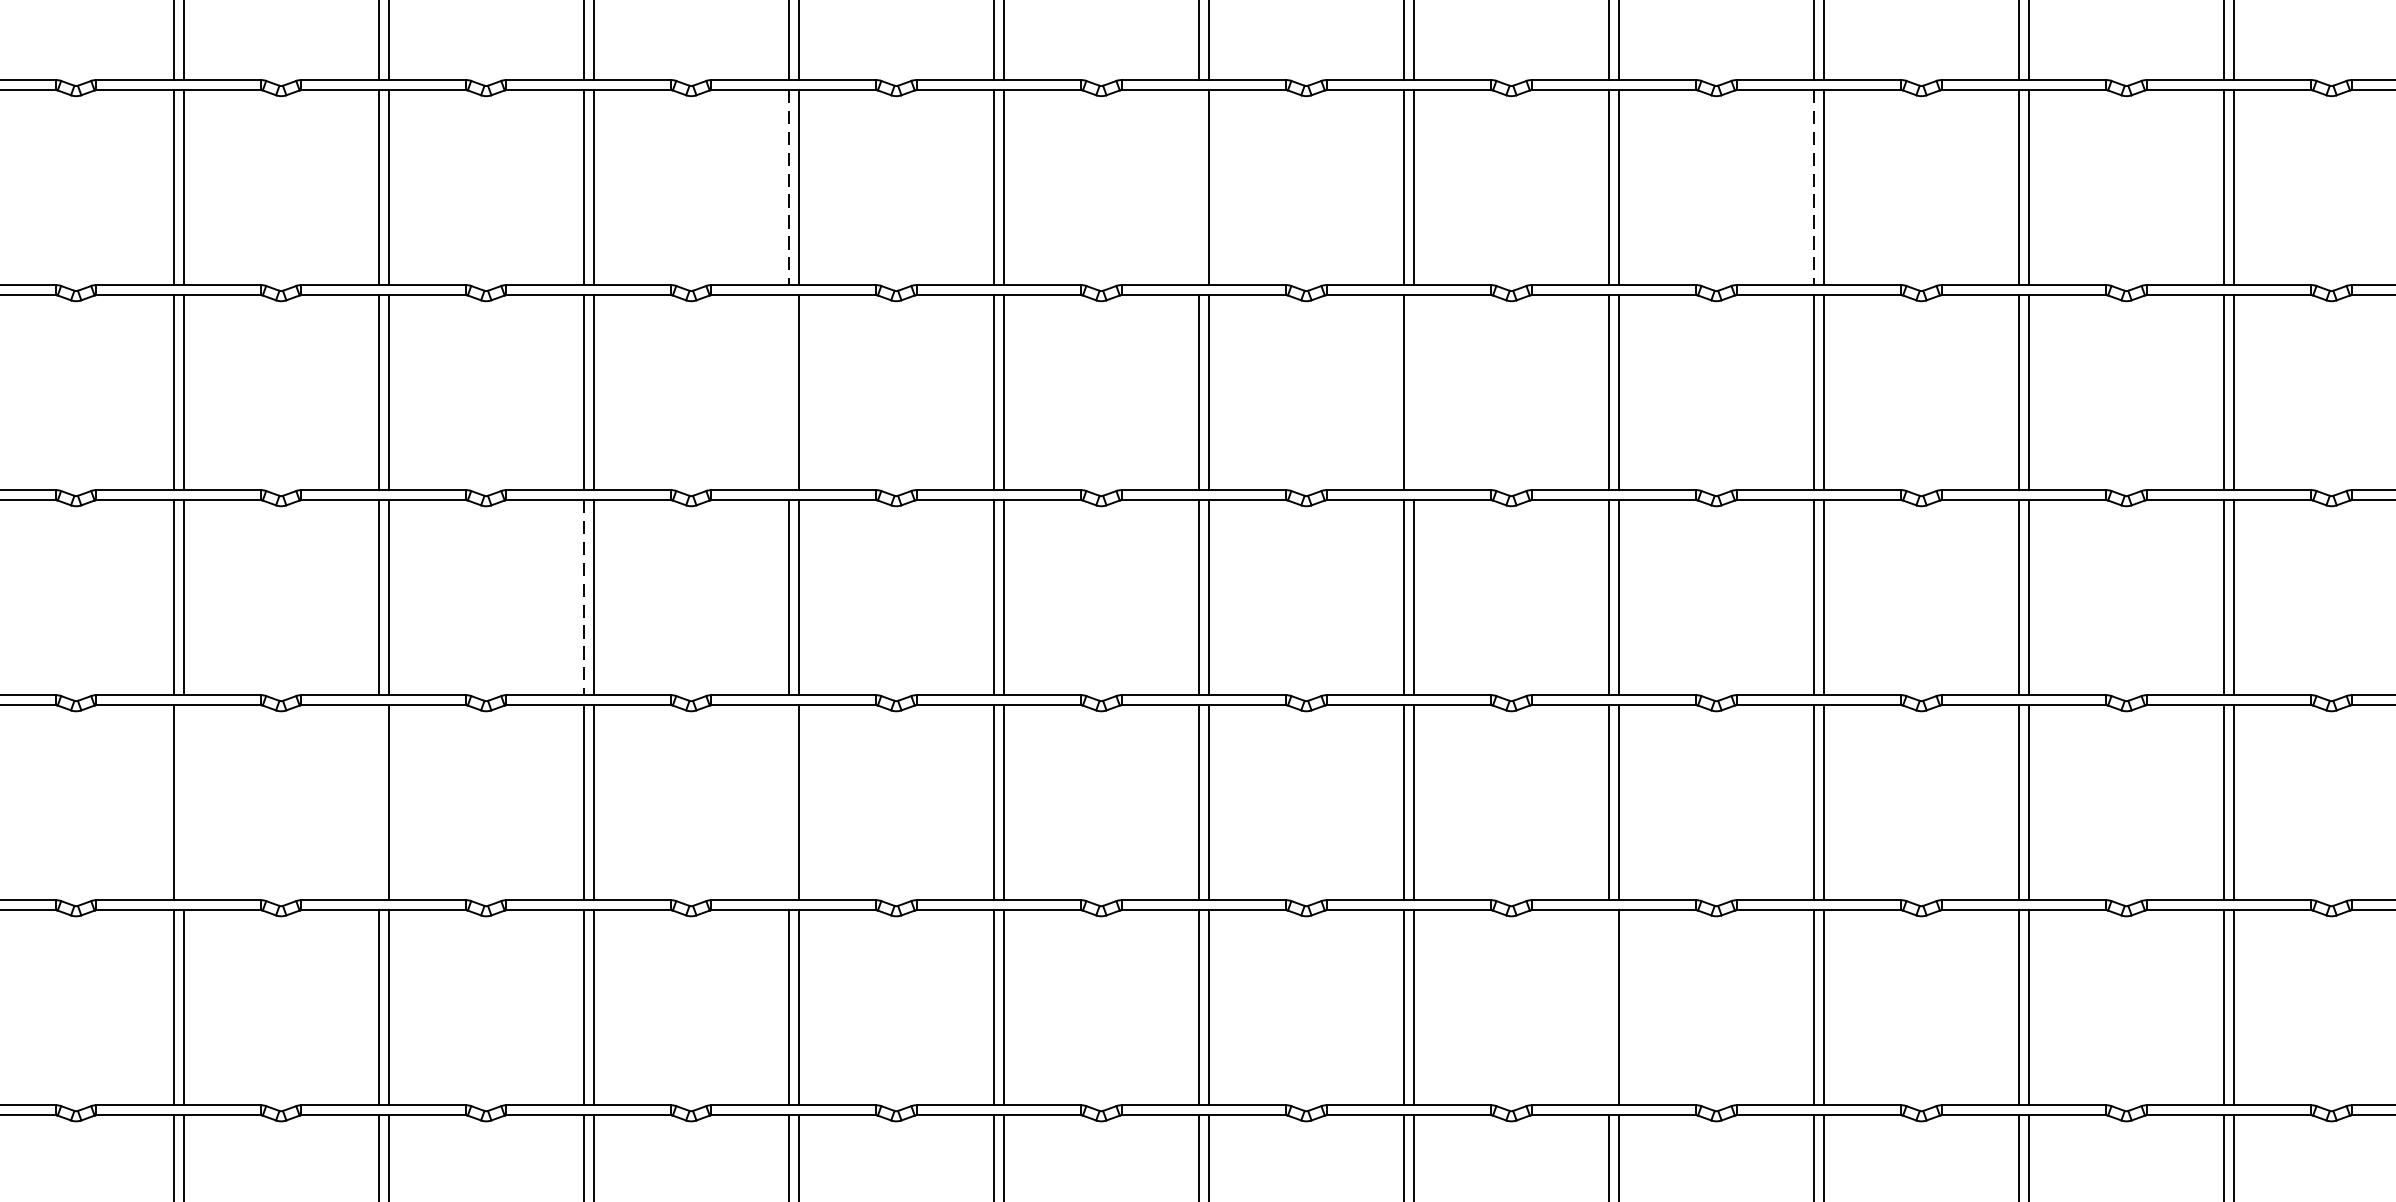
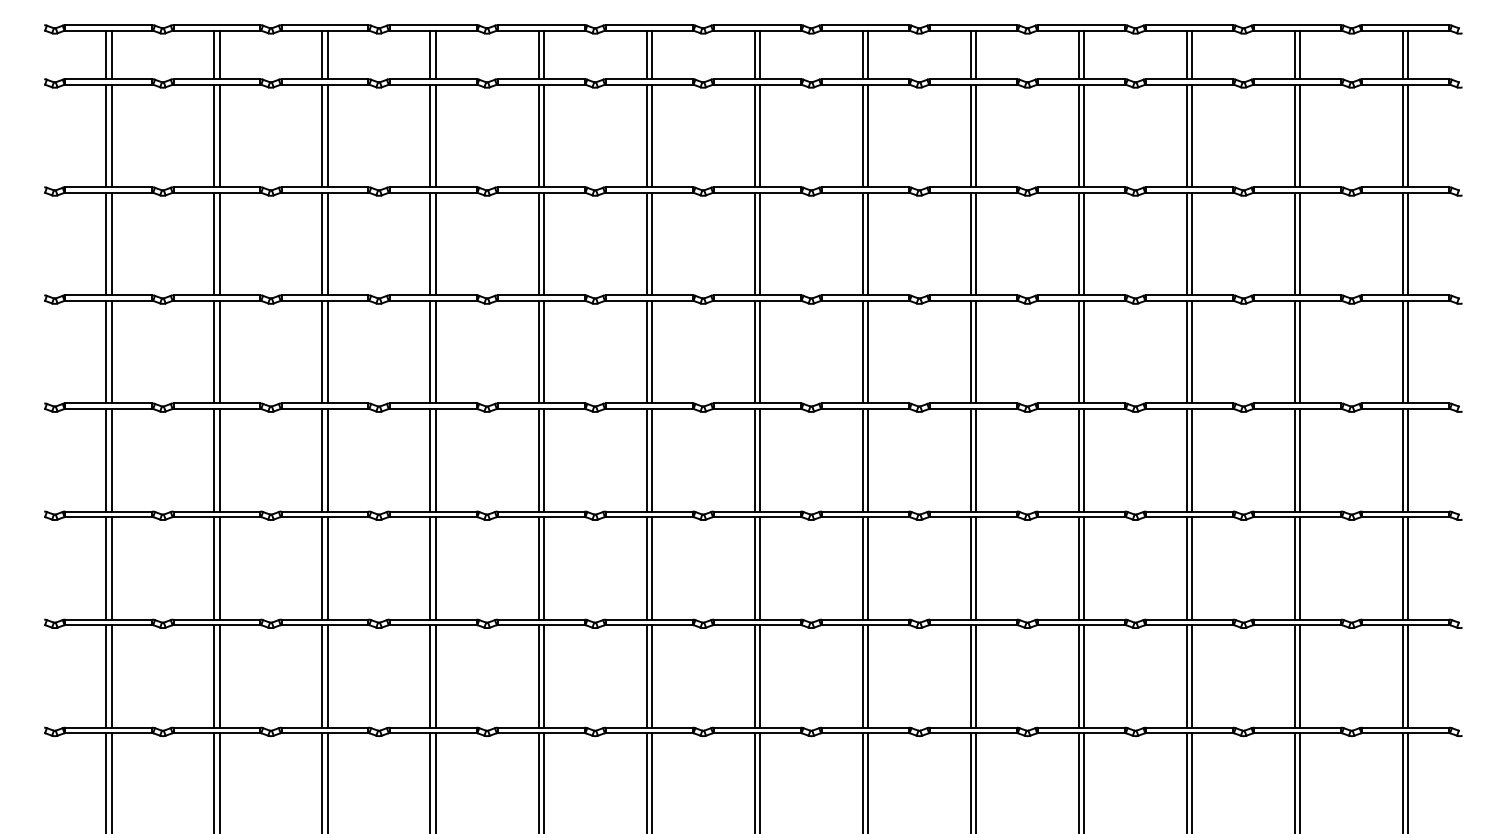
line: (1198, 186) -> (754, 243), added
line: (788, 188) -> (538, 244), dashed -> solid
line: (1813, 188) -> (1078, 244), dashed -> solid
line: (788, 391) -> (538, 351), added
line: (1414, 391) -> (868, 351), added
line: (583, 598) -> (430, 460), dashed -> solid
line: (183, 801) -> (219, 567), added
line: (378, 801) -> (322, 567), added
line: (788, 801) -> (538, 567), added
line: (1608, 1006) -> (970, 675), added

